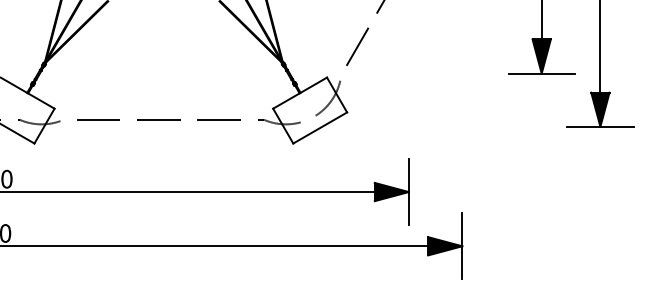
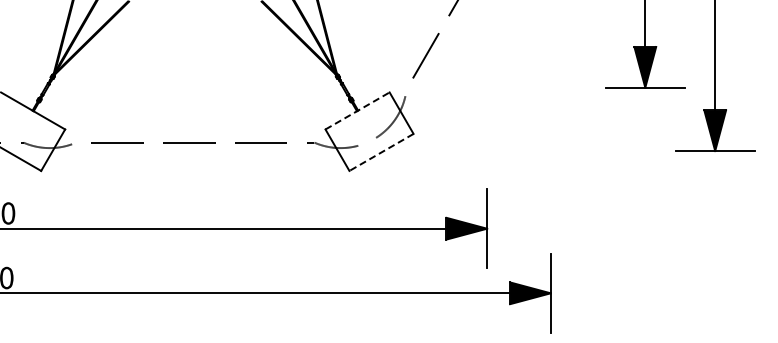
line: (300, 92) -> (357, 110), solid -> dashed
line: (320, 128) -> (381, 152), solid -> dashed

